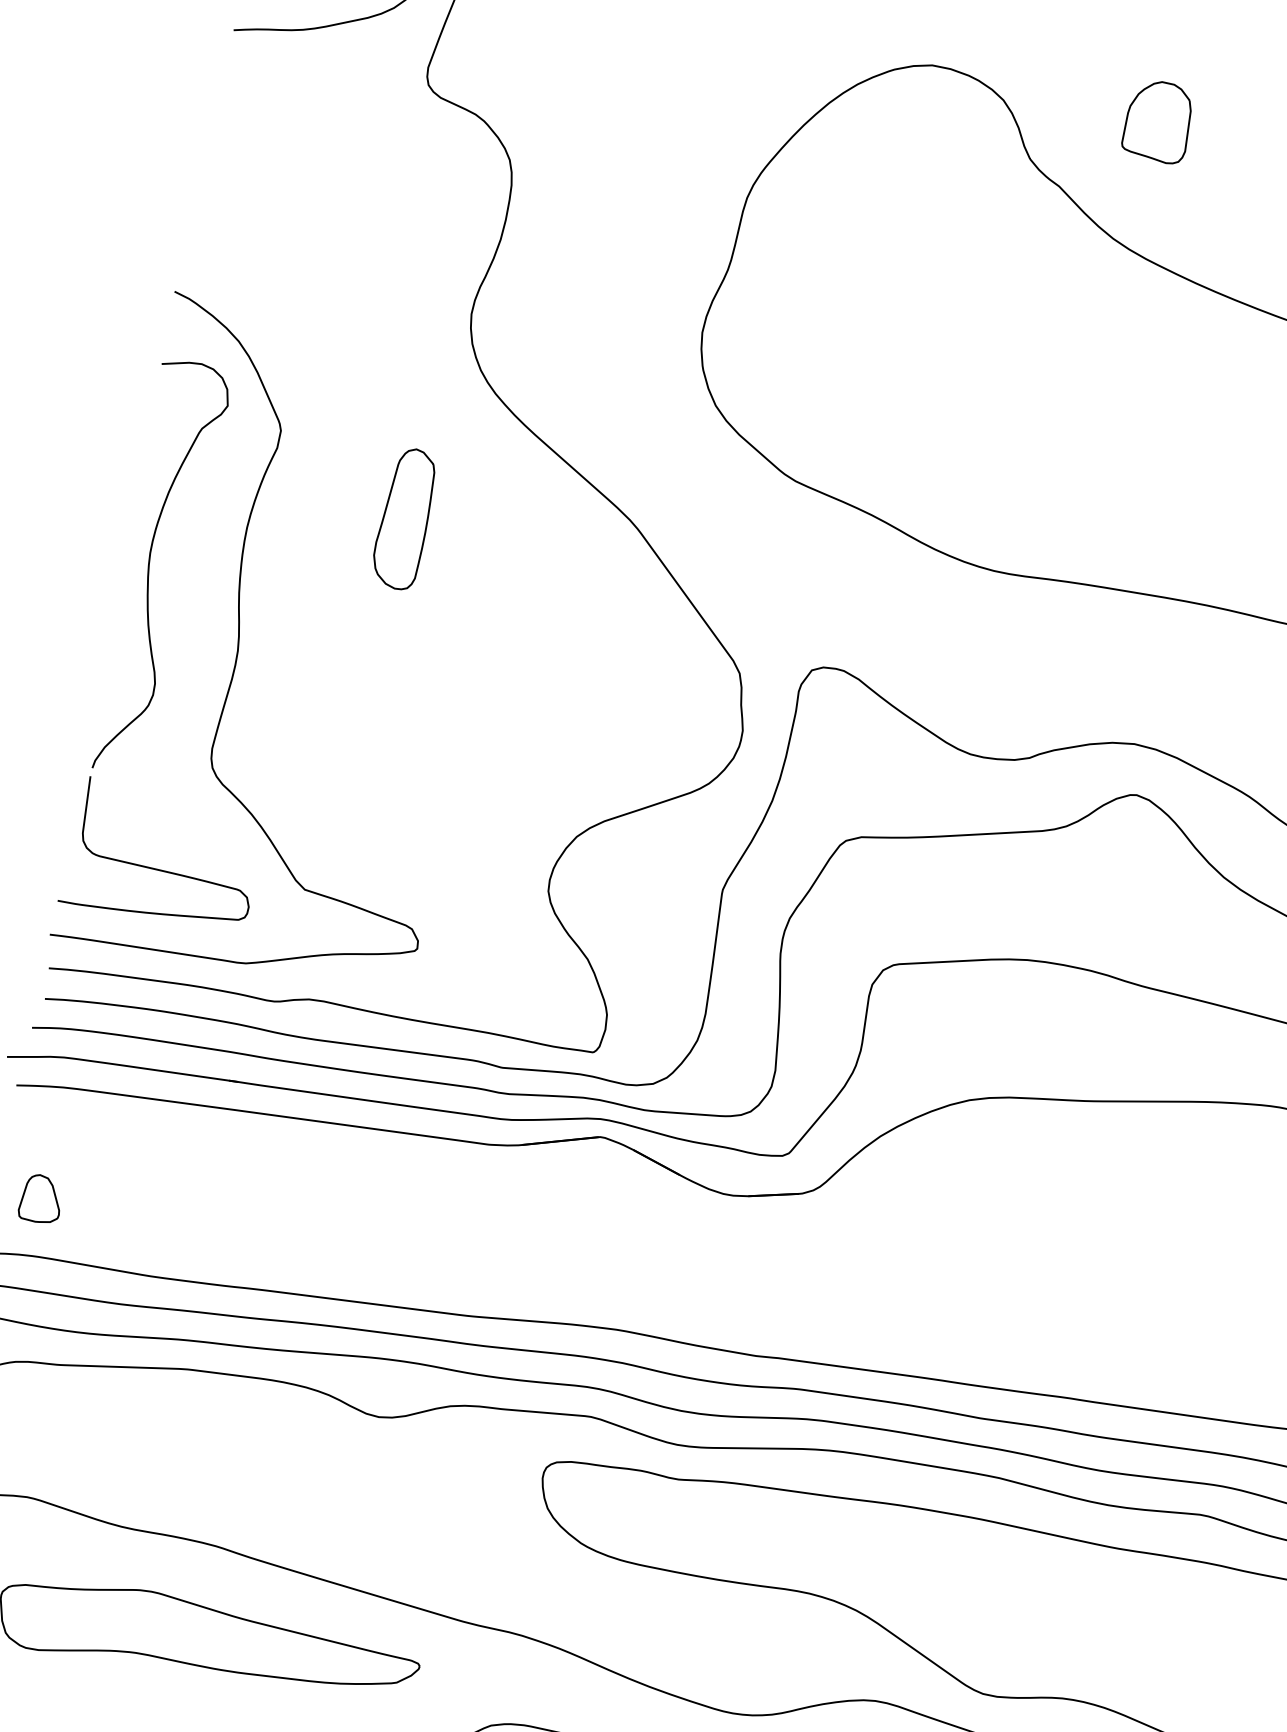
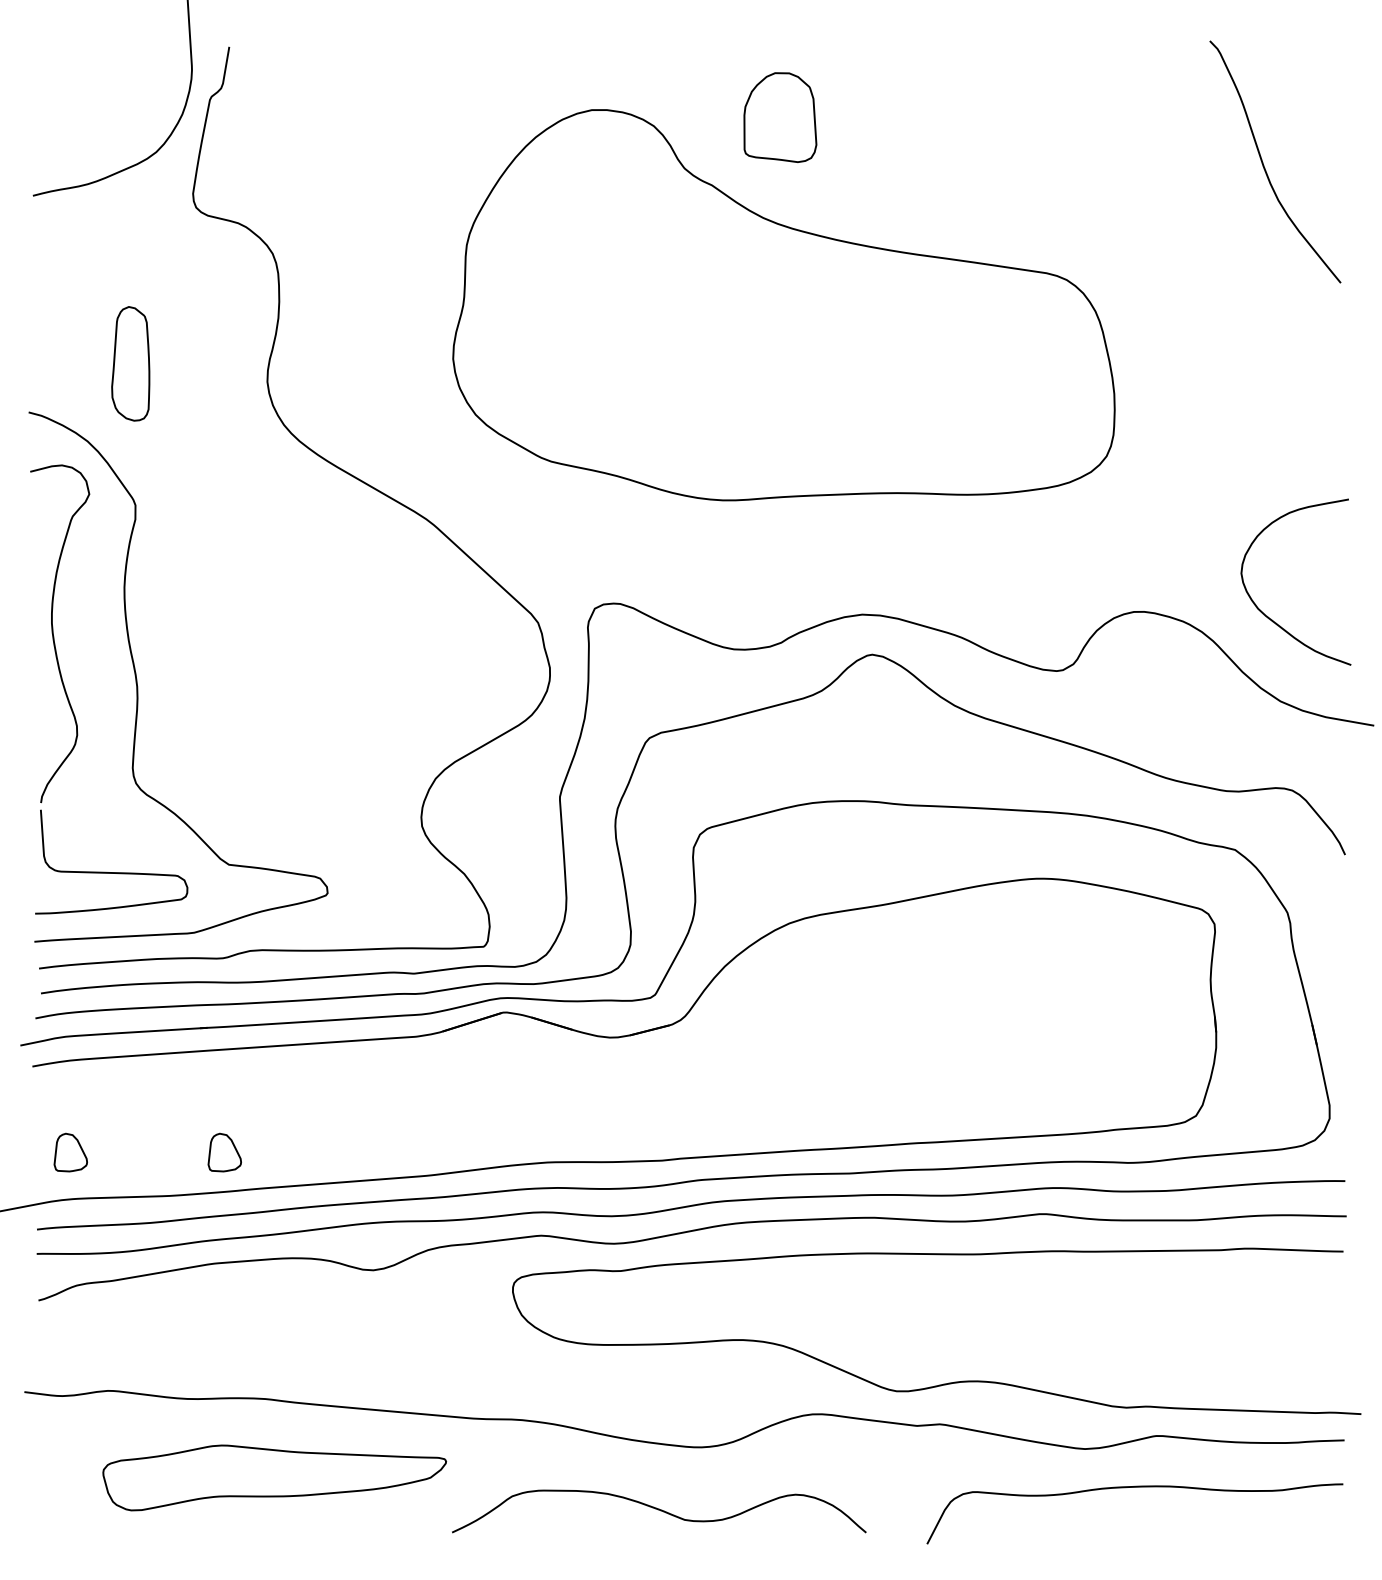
part: (1157, 121) -> (779, 117), size x1.4
part: (404, 518) -> (130, 363), moved
part: (227, 1237) -> (224, 1152), added

